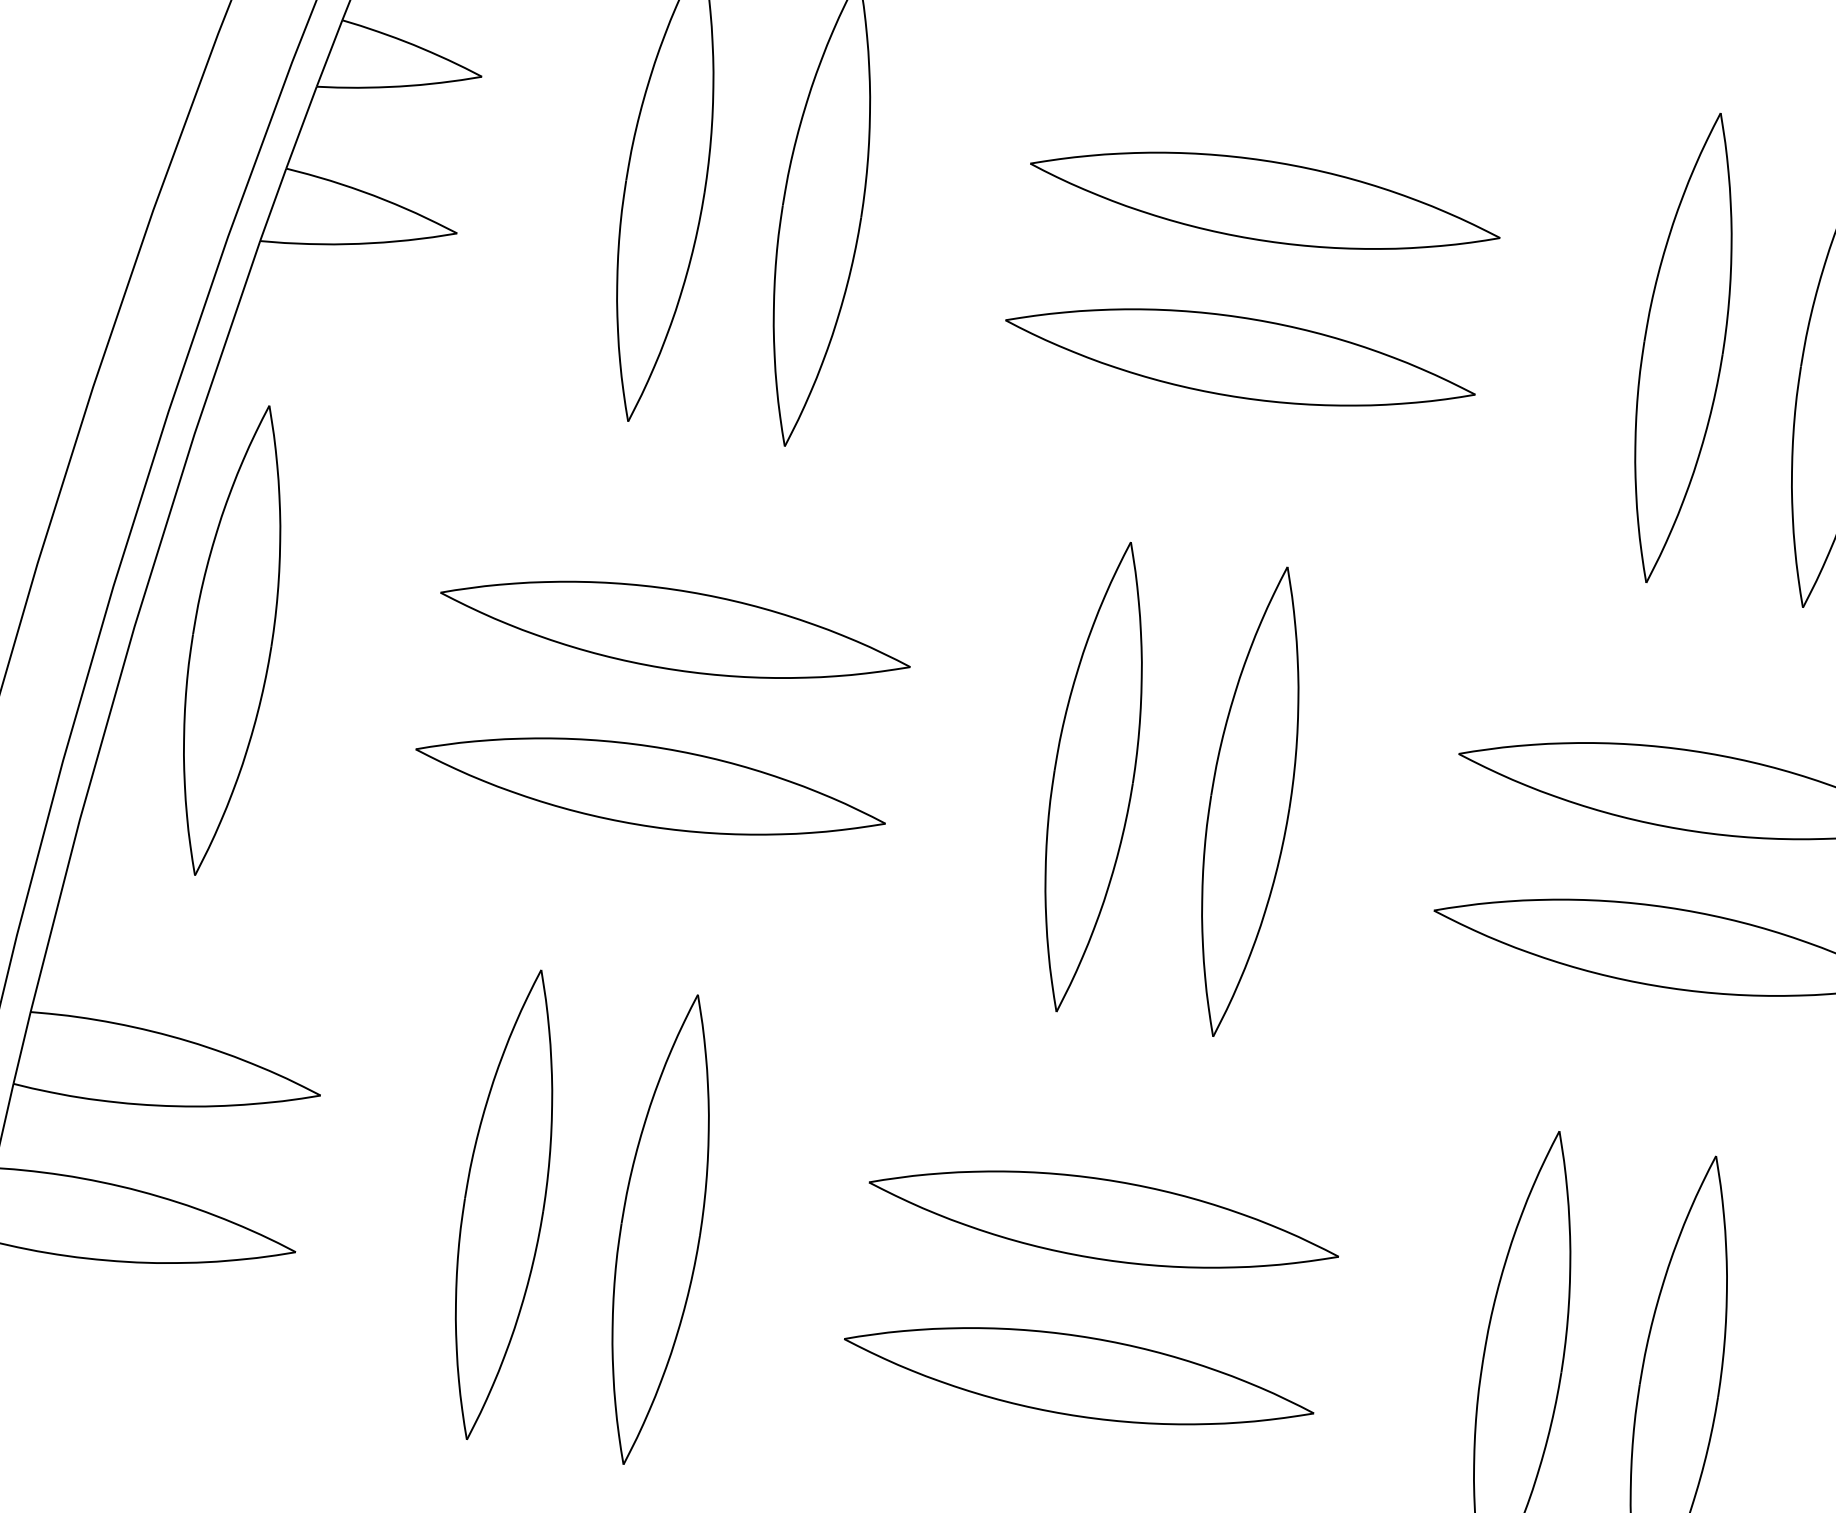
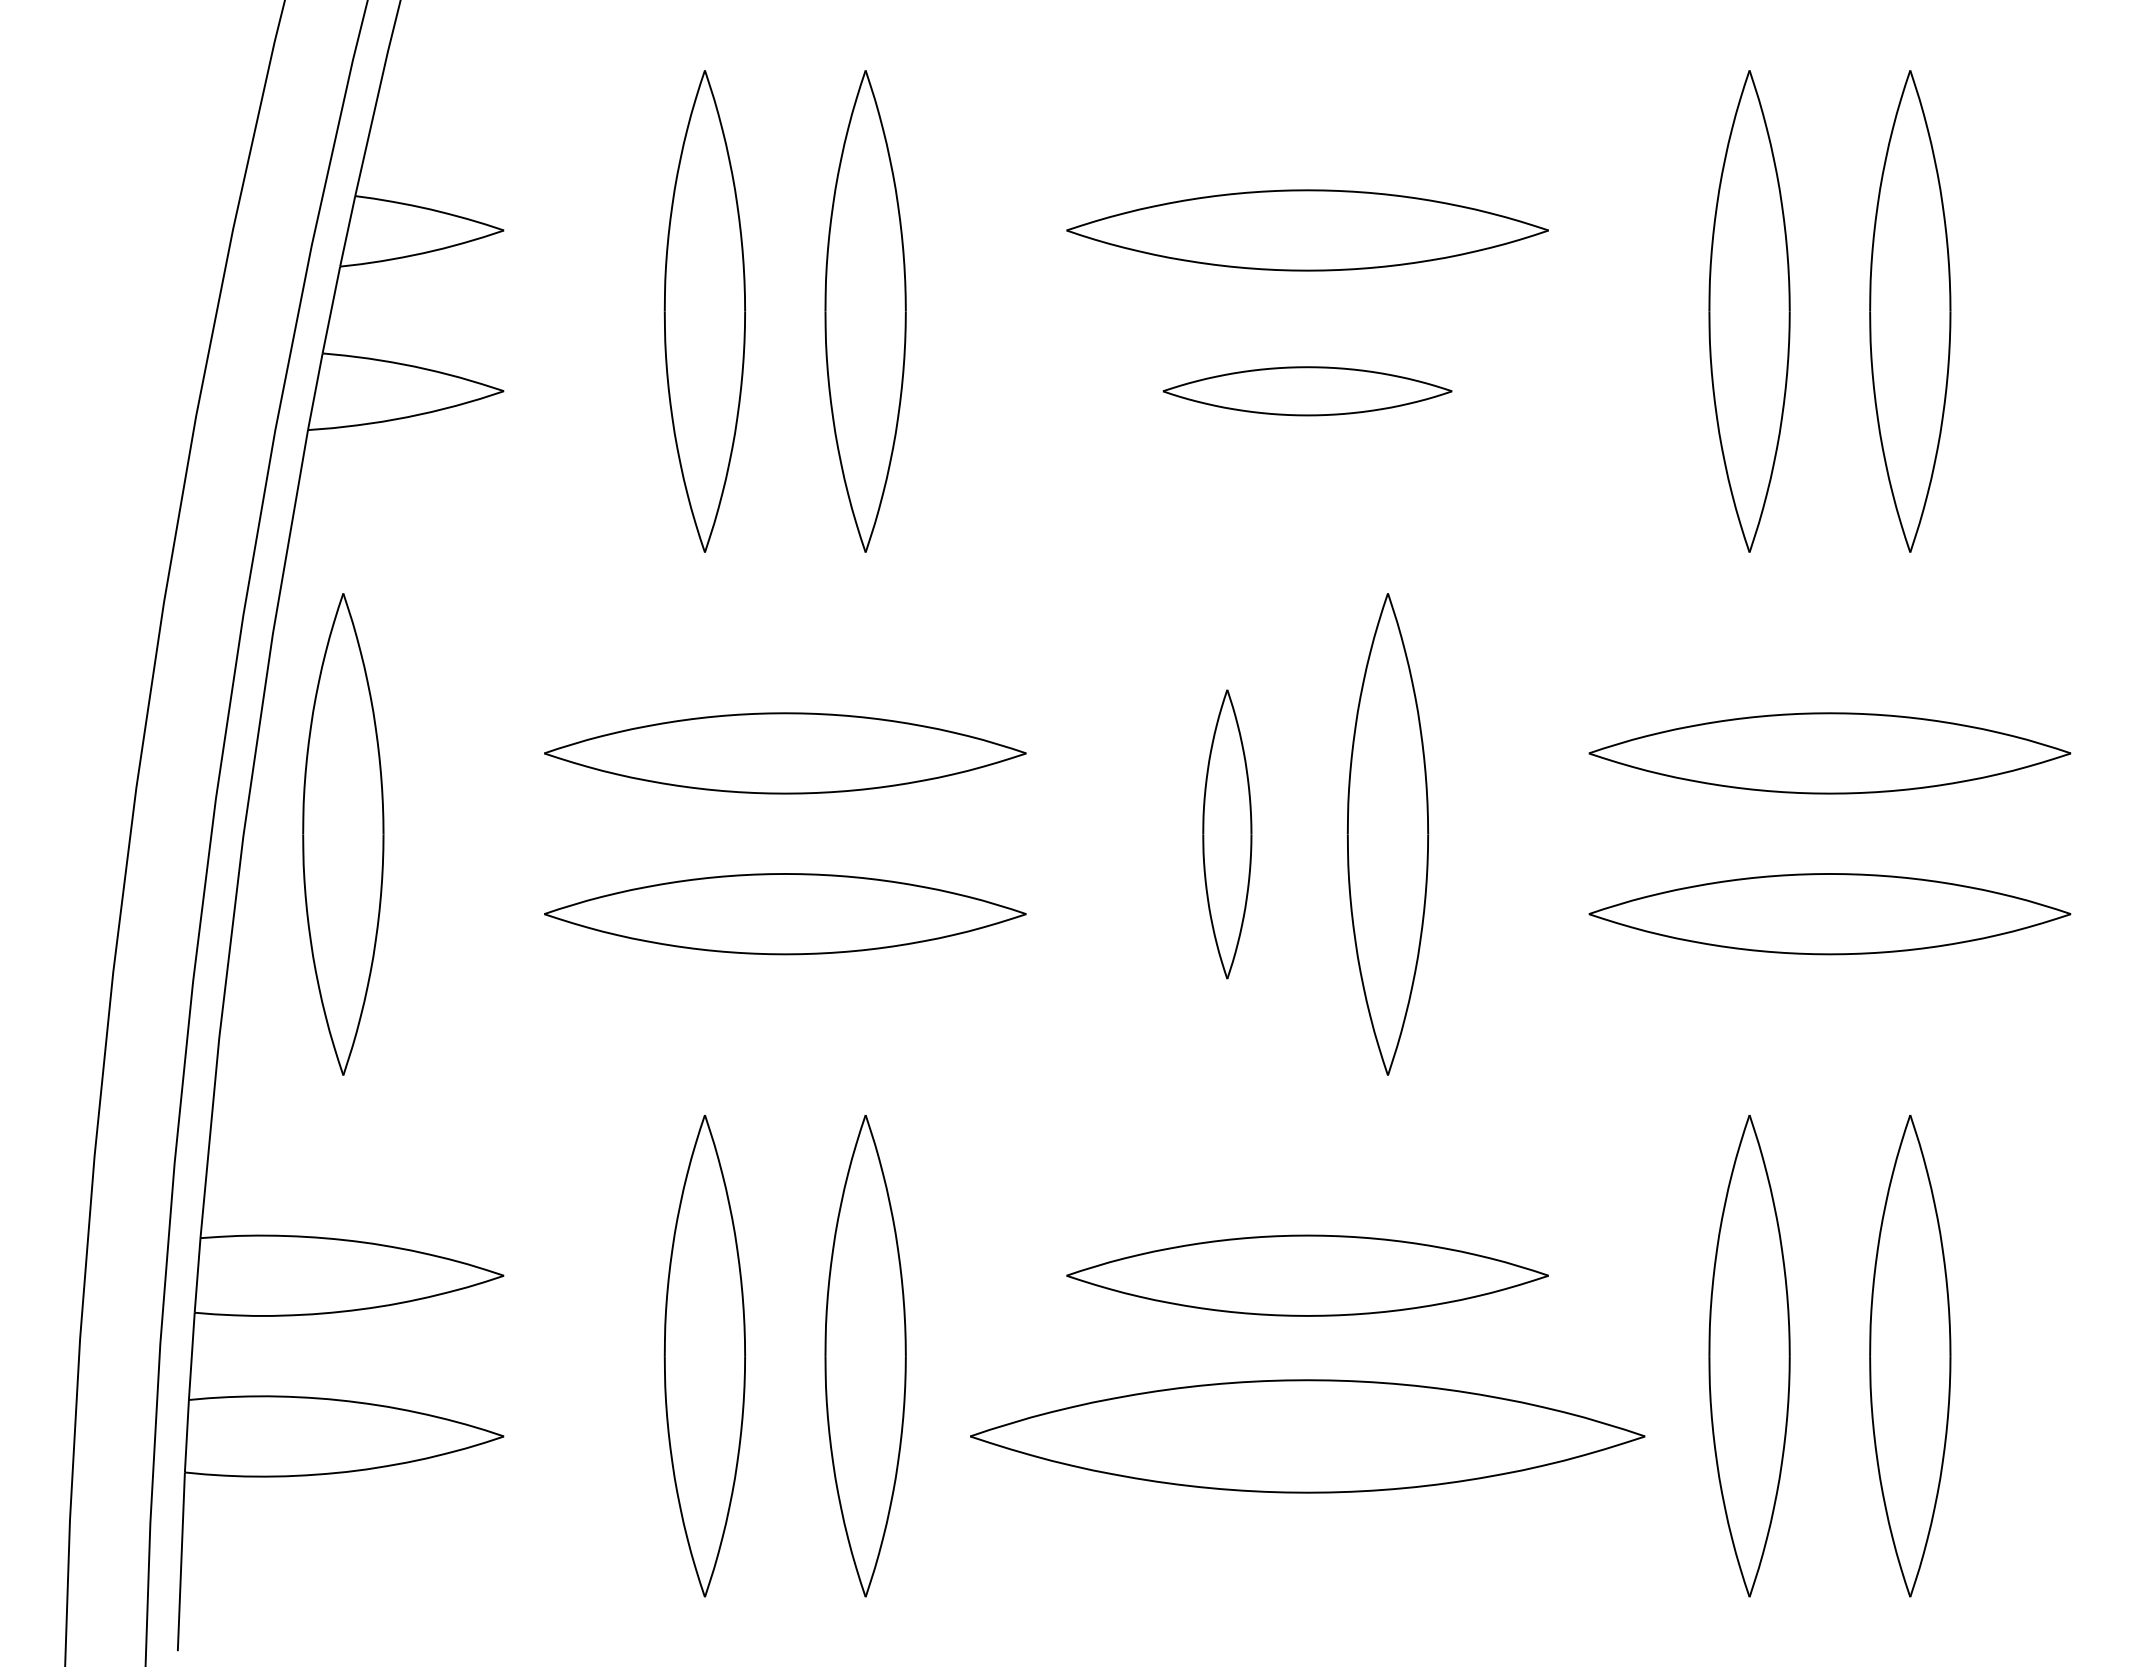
part: (1240, 357) -> (1307, 391), size x0.6
part: (1093, 777) -> (1227, 834), size x0.6
part: (1078, 1376) -> (1307, 1436), size x1.4

